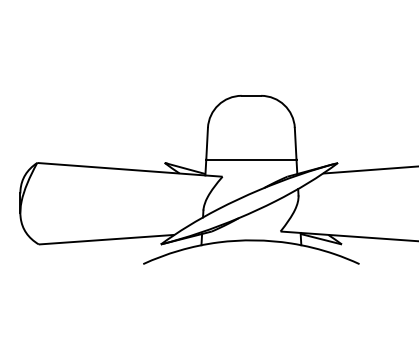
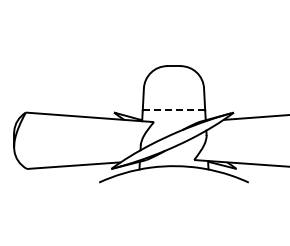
line: (252, 159) -> (174, 110), solid -> dashed

